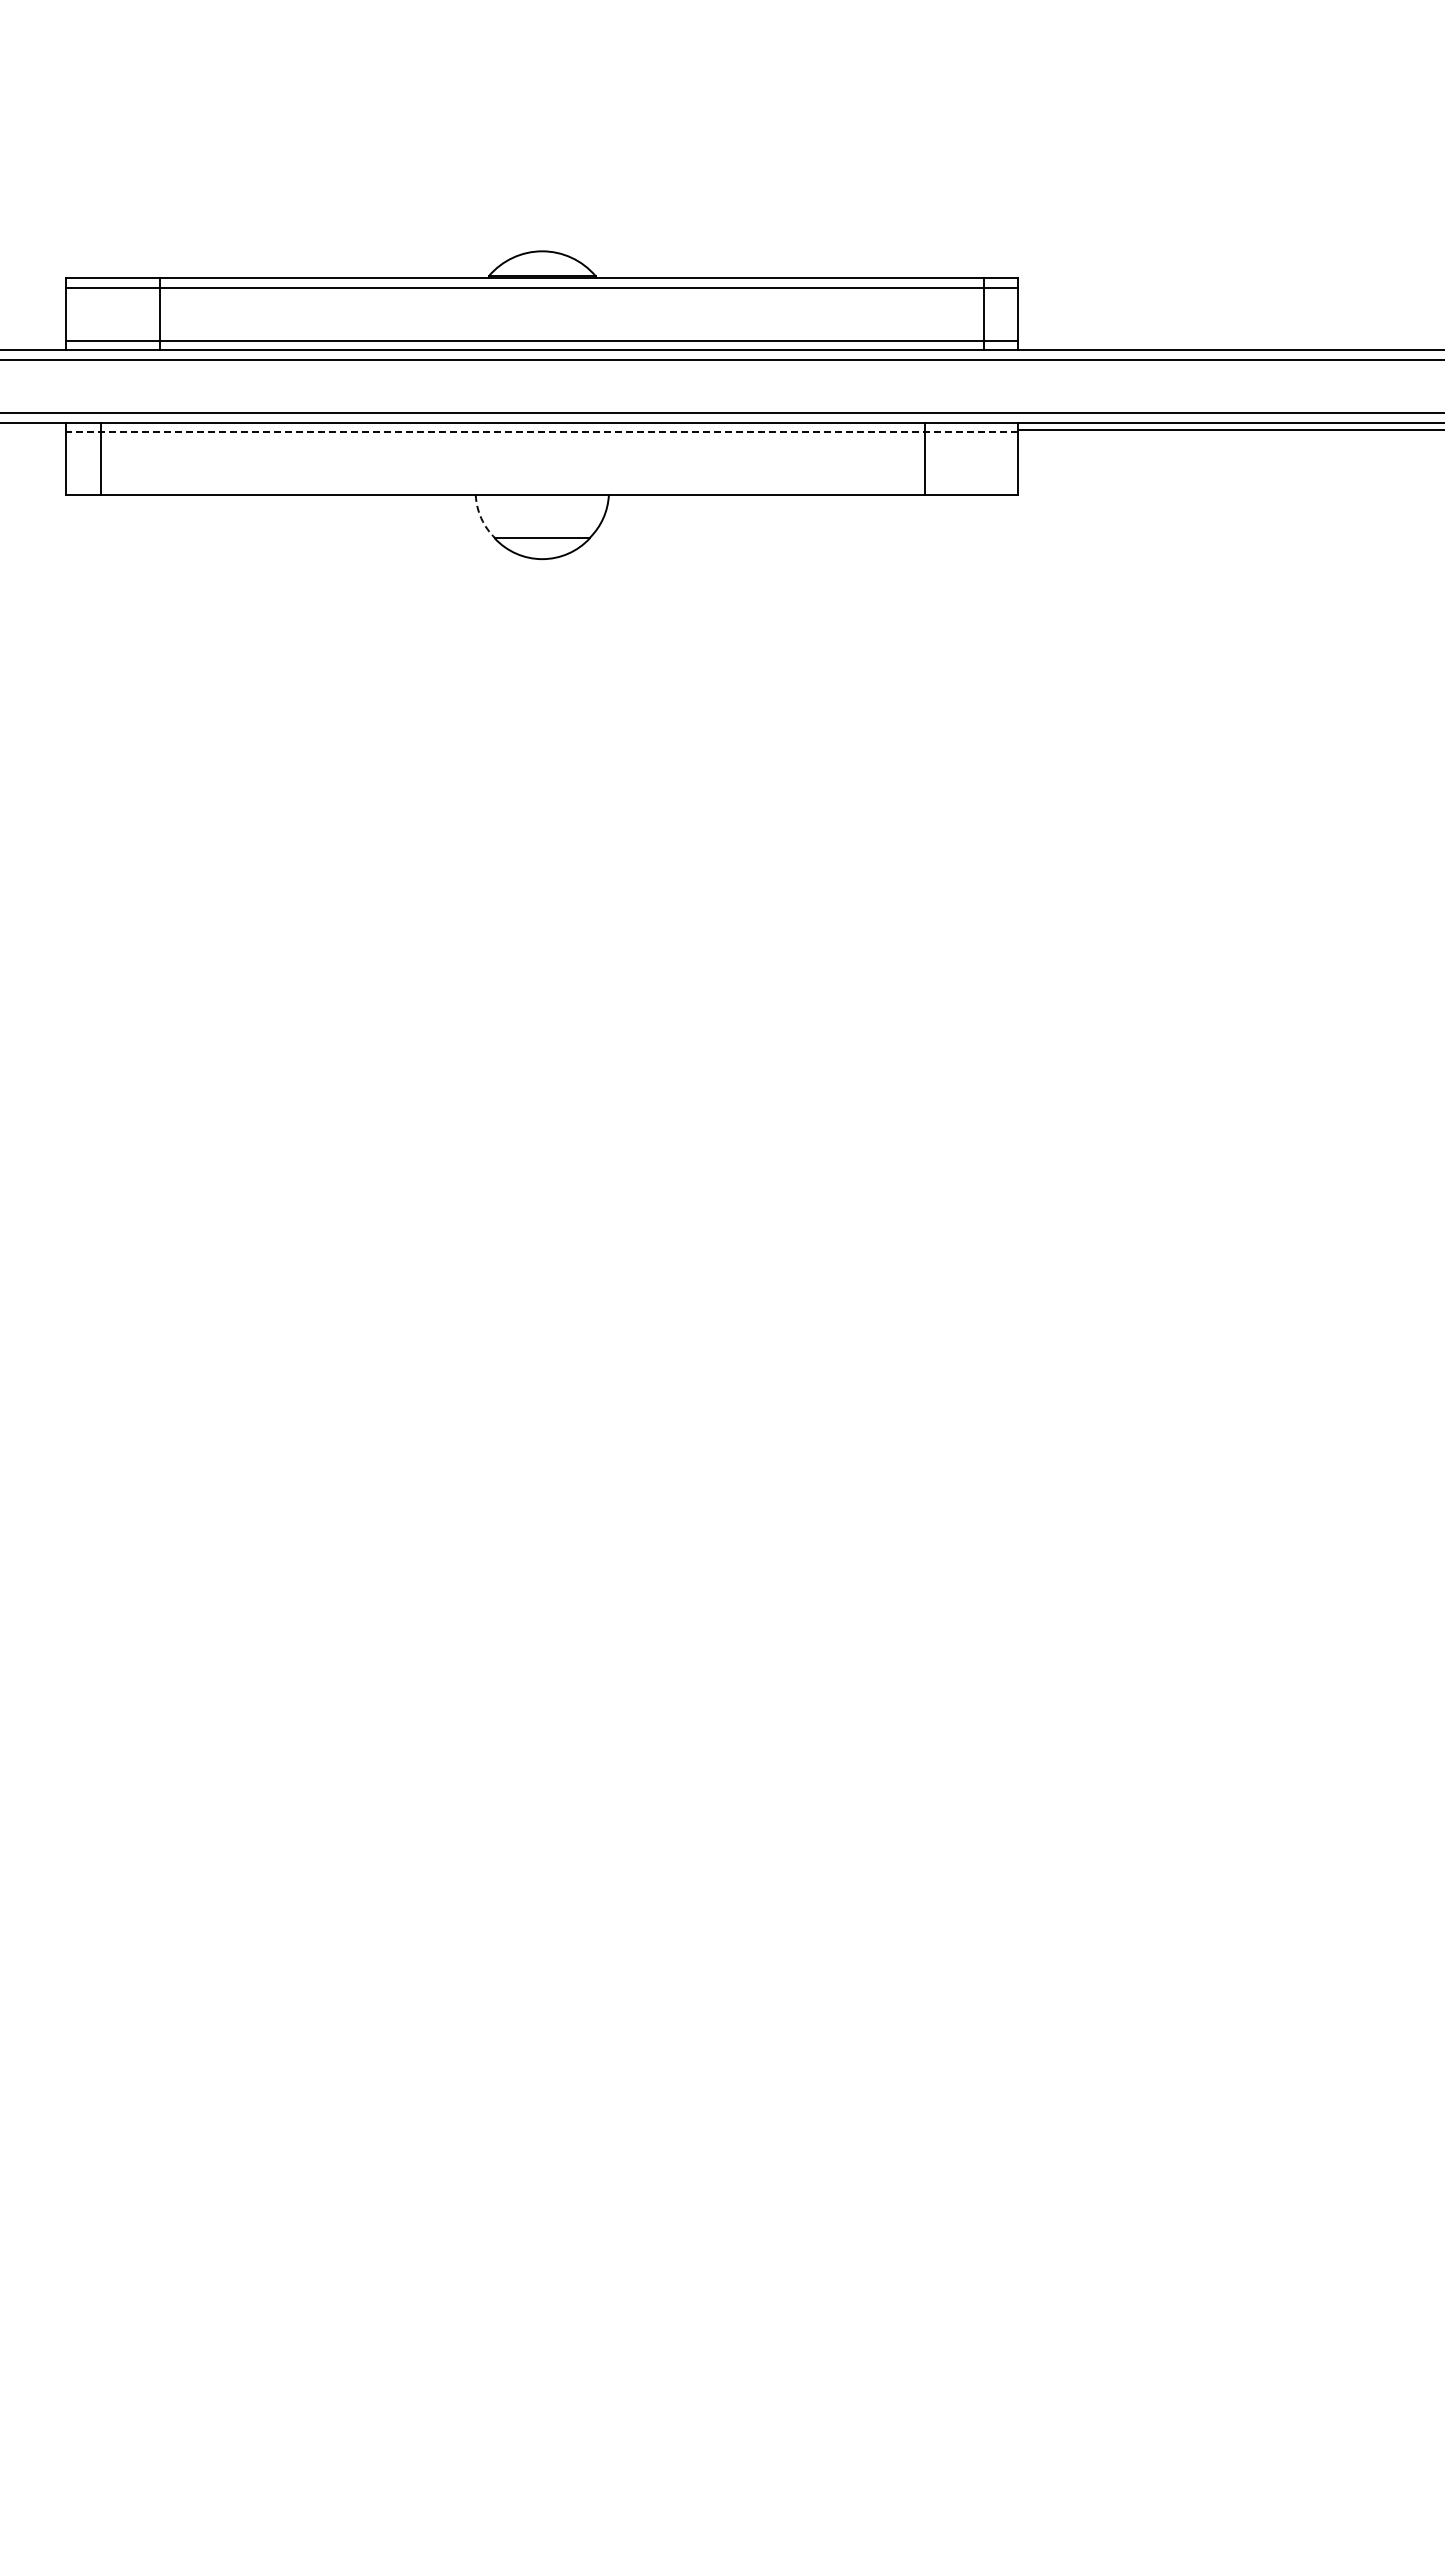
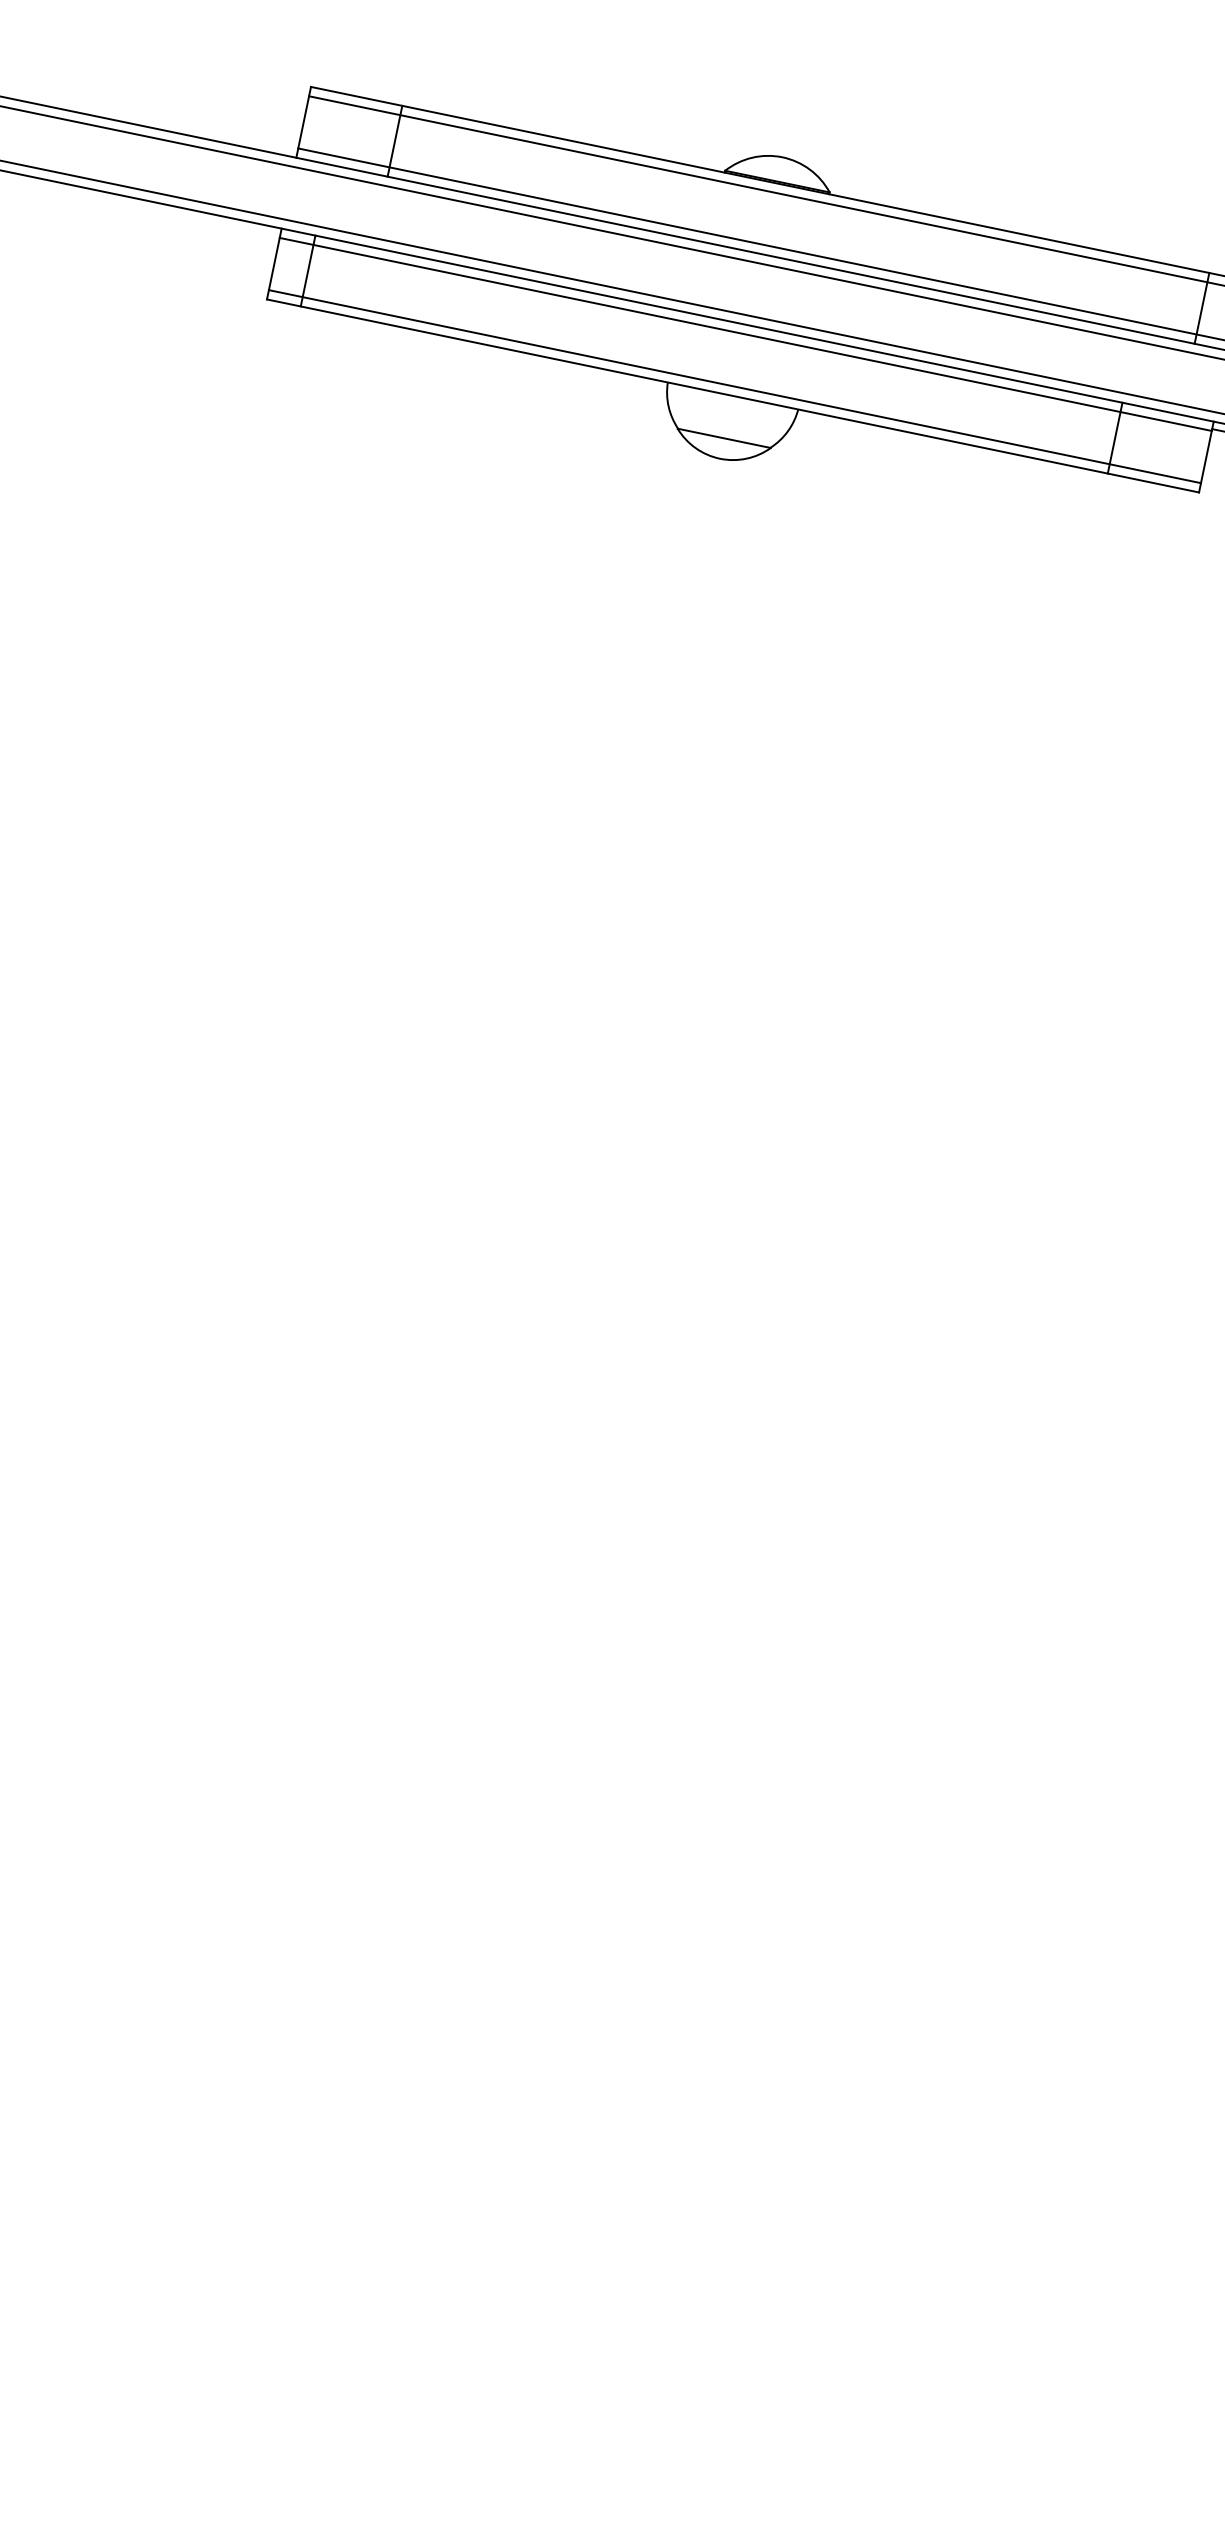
line: (542, 432) -> (745, 334), dashed -> solid
line: (542, 485) -> (735, 386), added
arc: (481, 518) -> (668, 406), dashed -> solid

